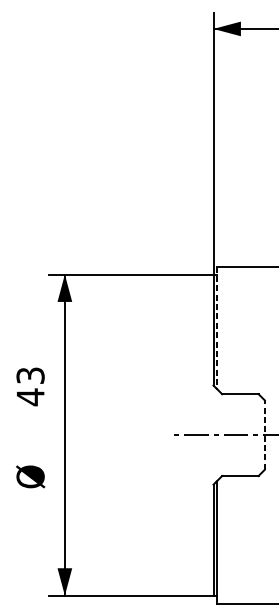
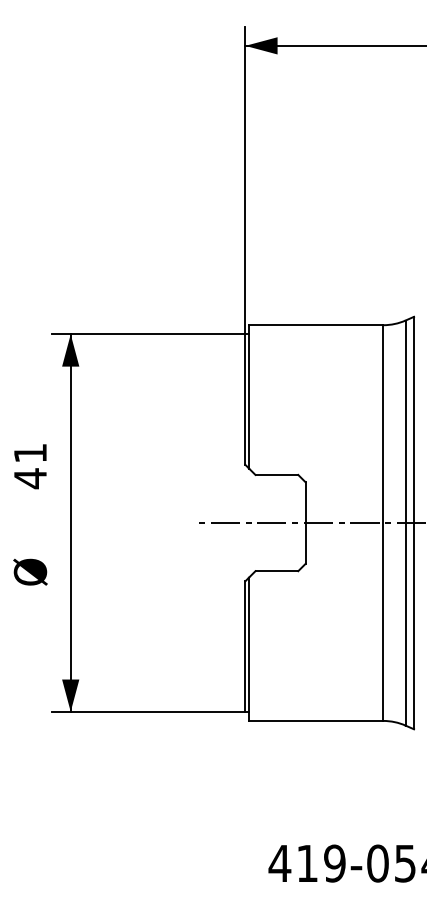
line: (217, 327) -> (249, 396), dashed -> solid
text: (30, 375) -> (30, 452), 43 -> 41
line: (264, 435) -> (305, 523), dashed -> solid

